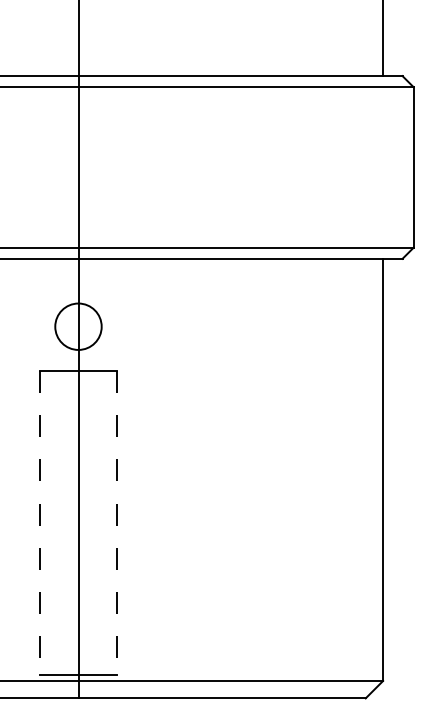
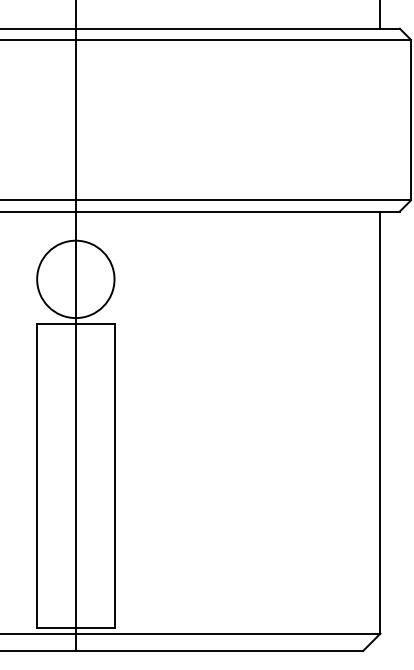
circle: (78, 326) -> (75, 279), size x1.67
line: (39, 523) -> (36, 476), dashed -> solid
line: (117, 523) -> (114, 476), dashed -> solid

